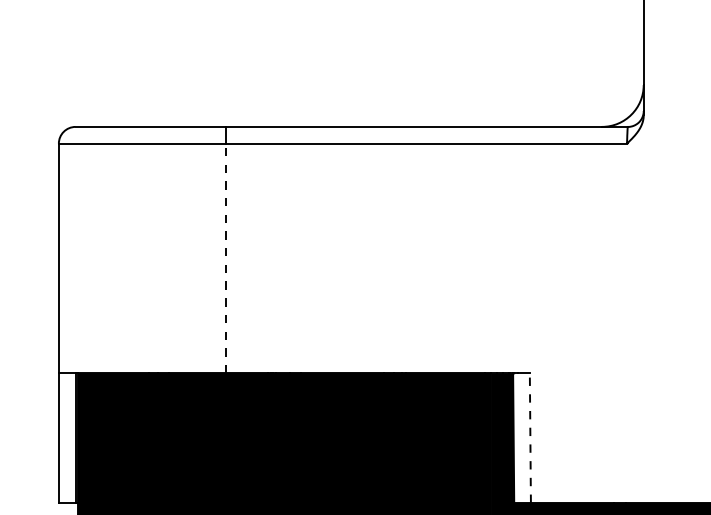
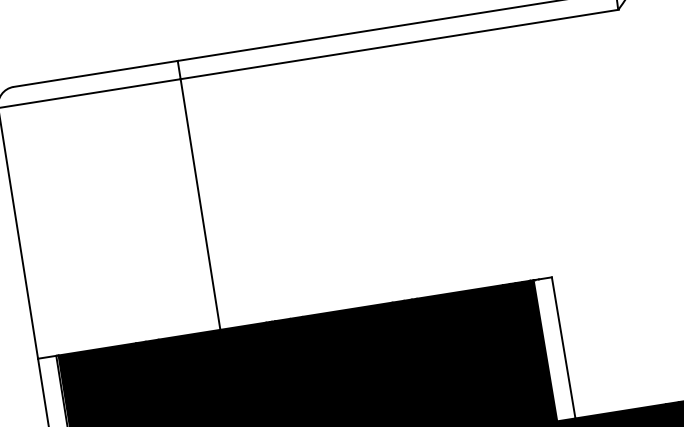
line: (225, 258) -> (199, 204), dashed -> solid
line: (530, 438) -> (563, 348), dashed -> solid

